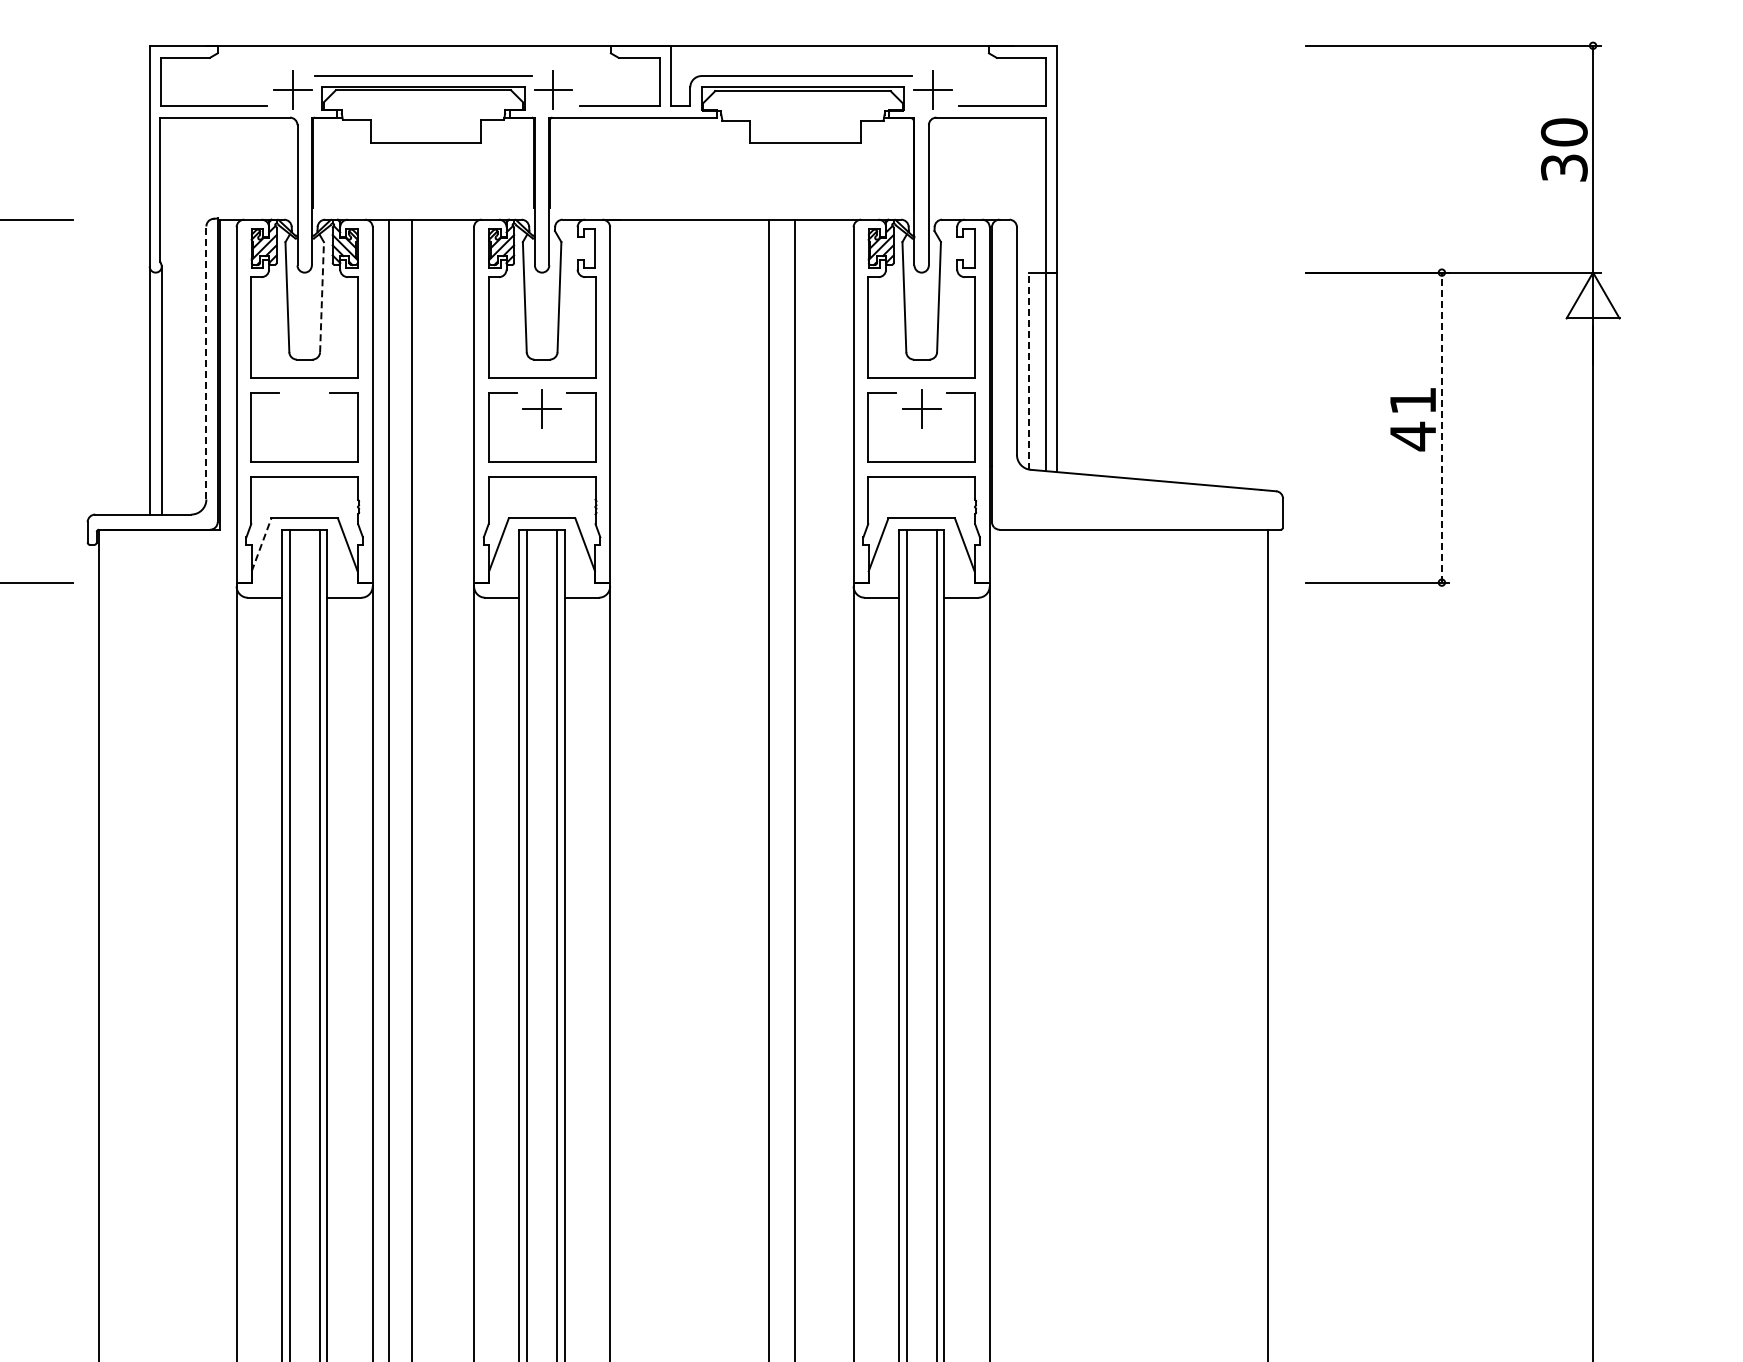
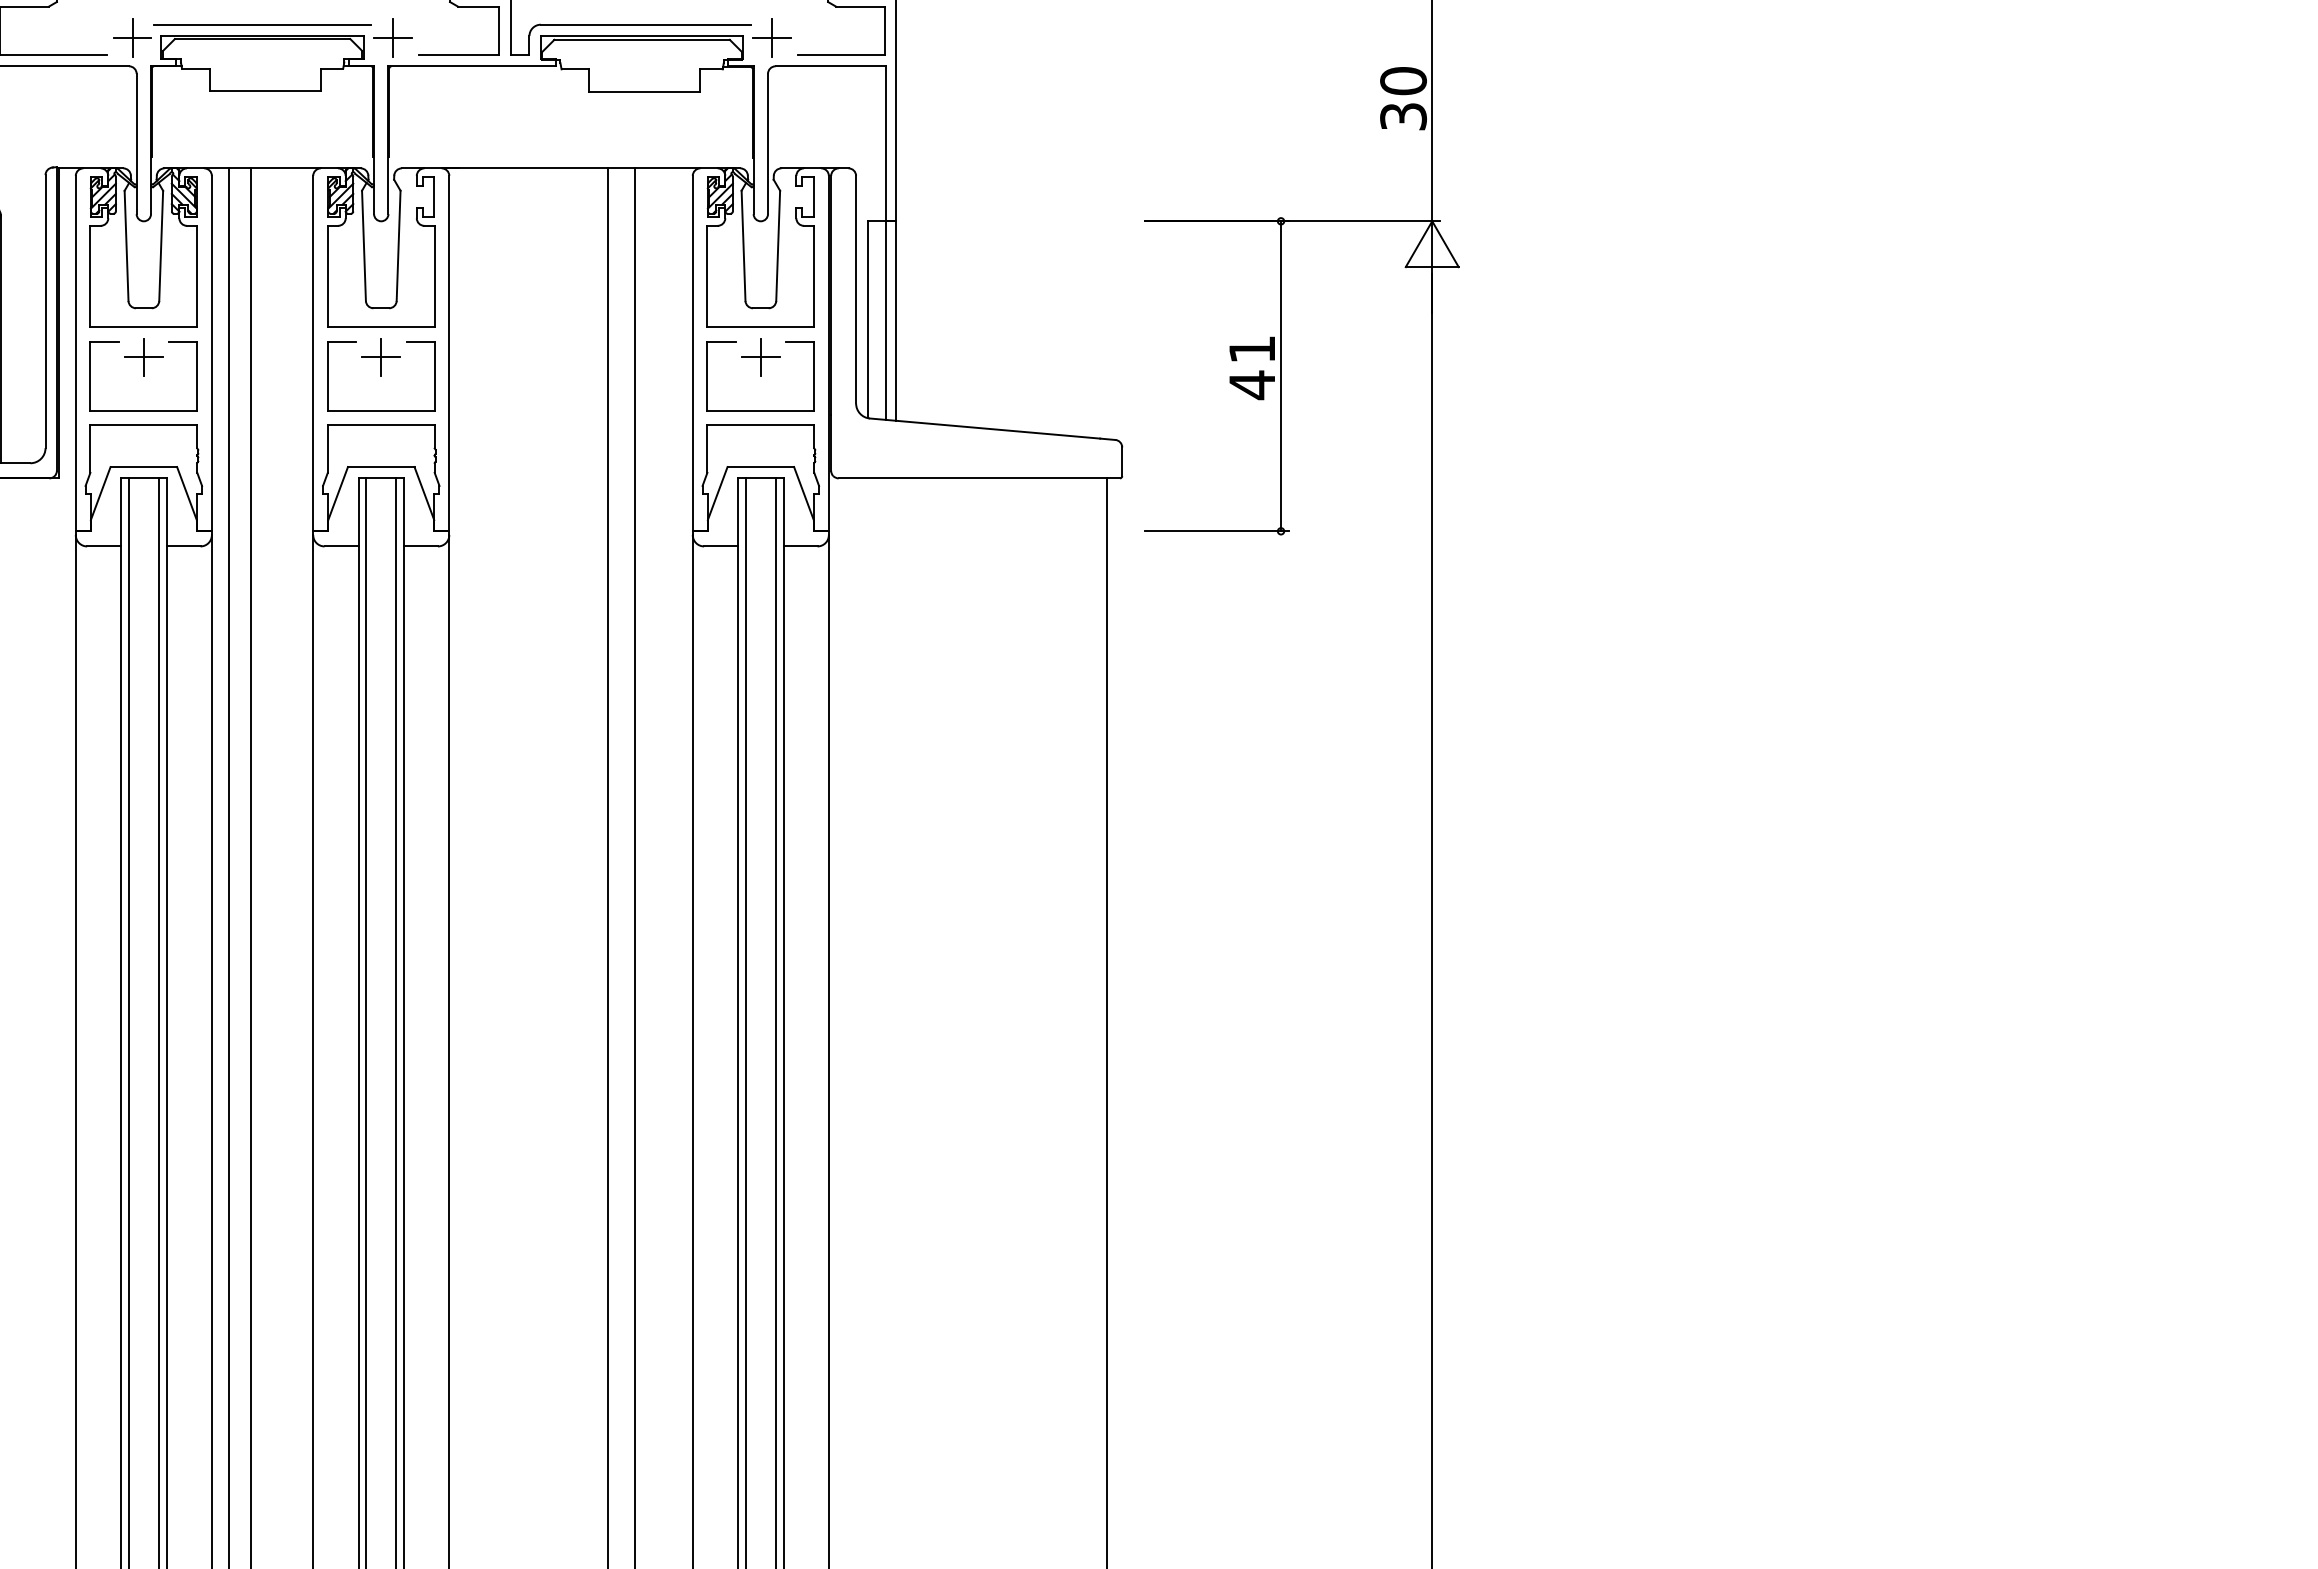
line: (322, 296) -> (161, 245), dashed -> solid
line: (206, 362) -> (45, 311), dashed -> solid
line: (1029, 370) -> (868, 319), dashed -> solid
part: (304, 408) -> (143, 357), added
line: (1442, 426) -> (1281, 375), dashed -> solid
line: (261, 544) -> (100, 493), dashed -> solid

